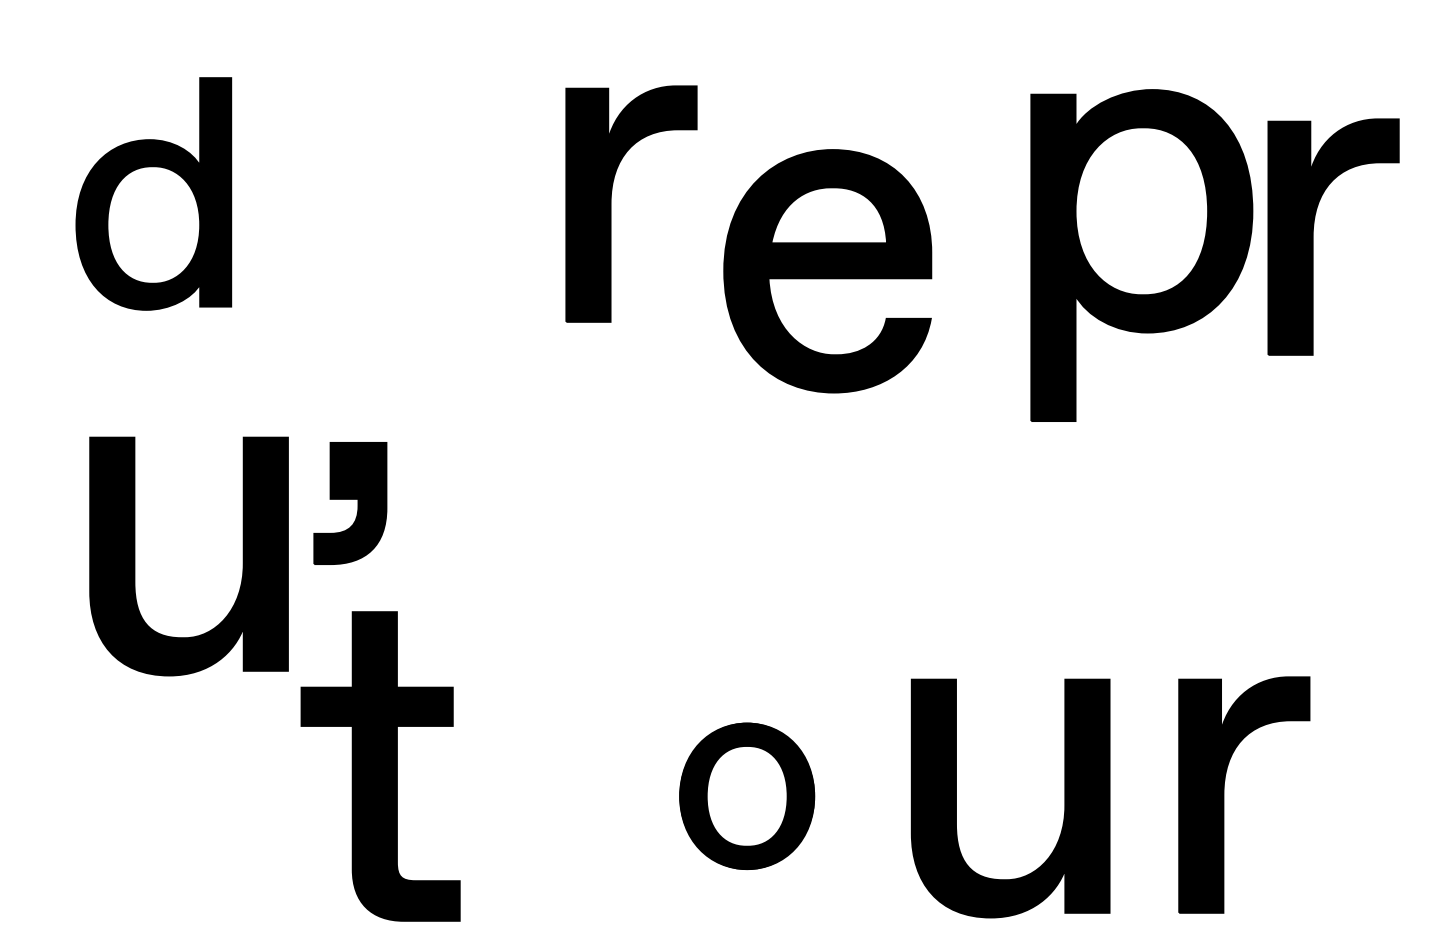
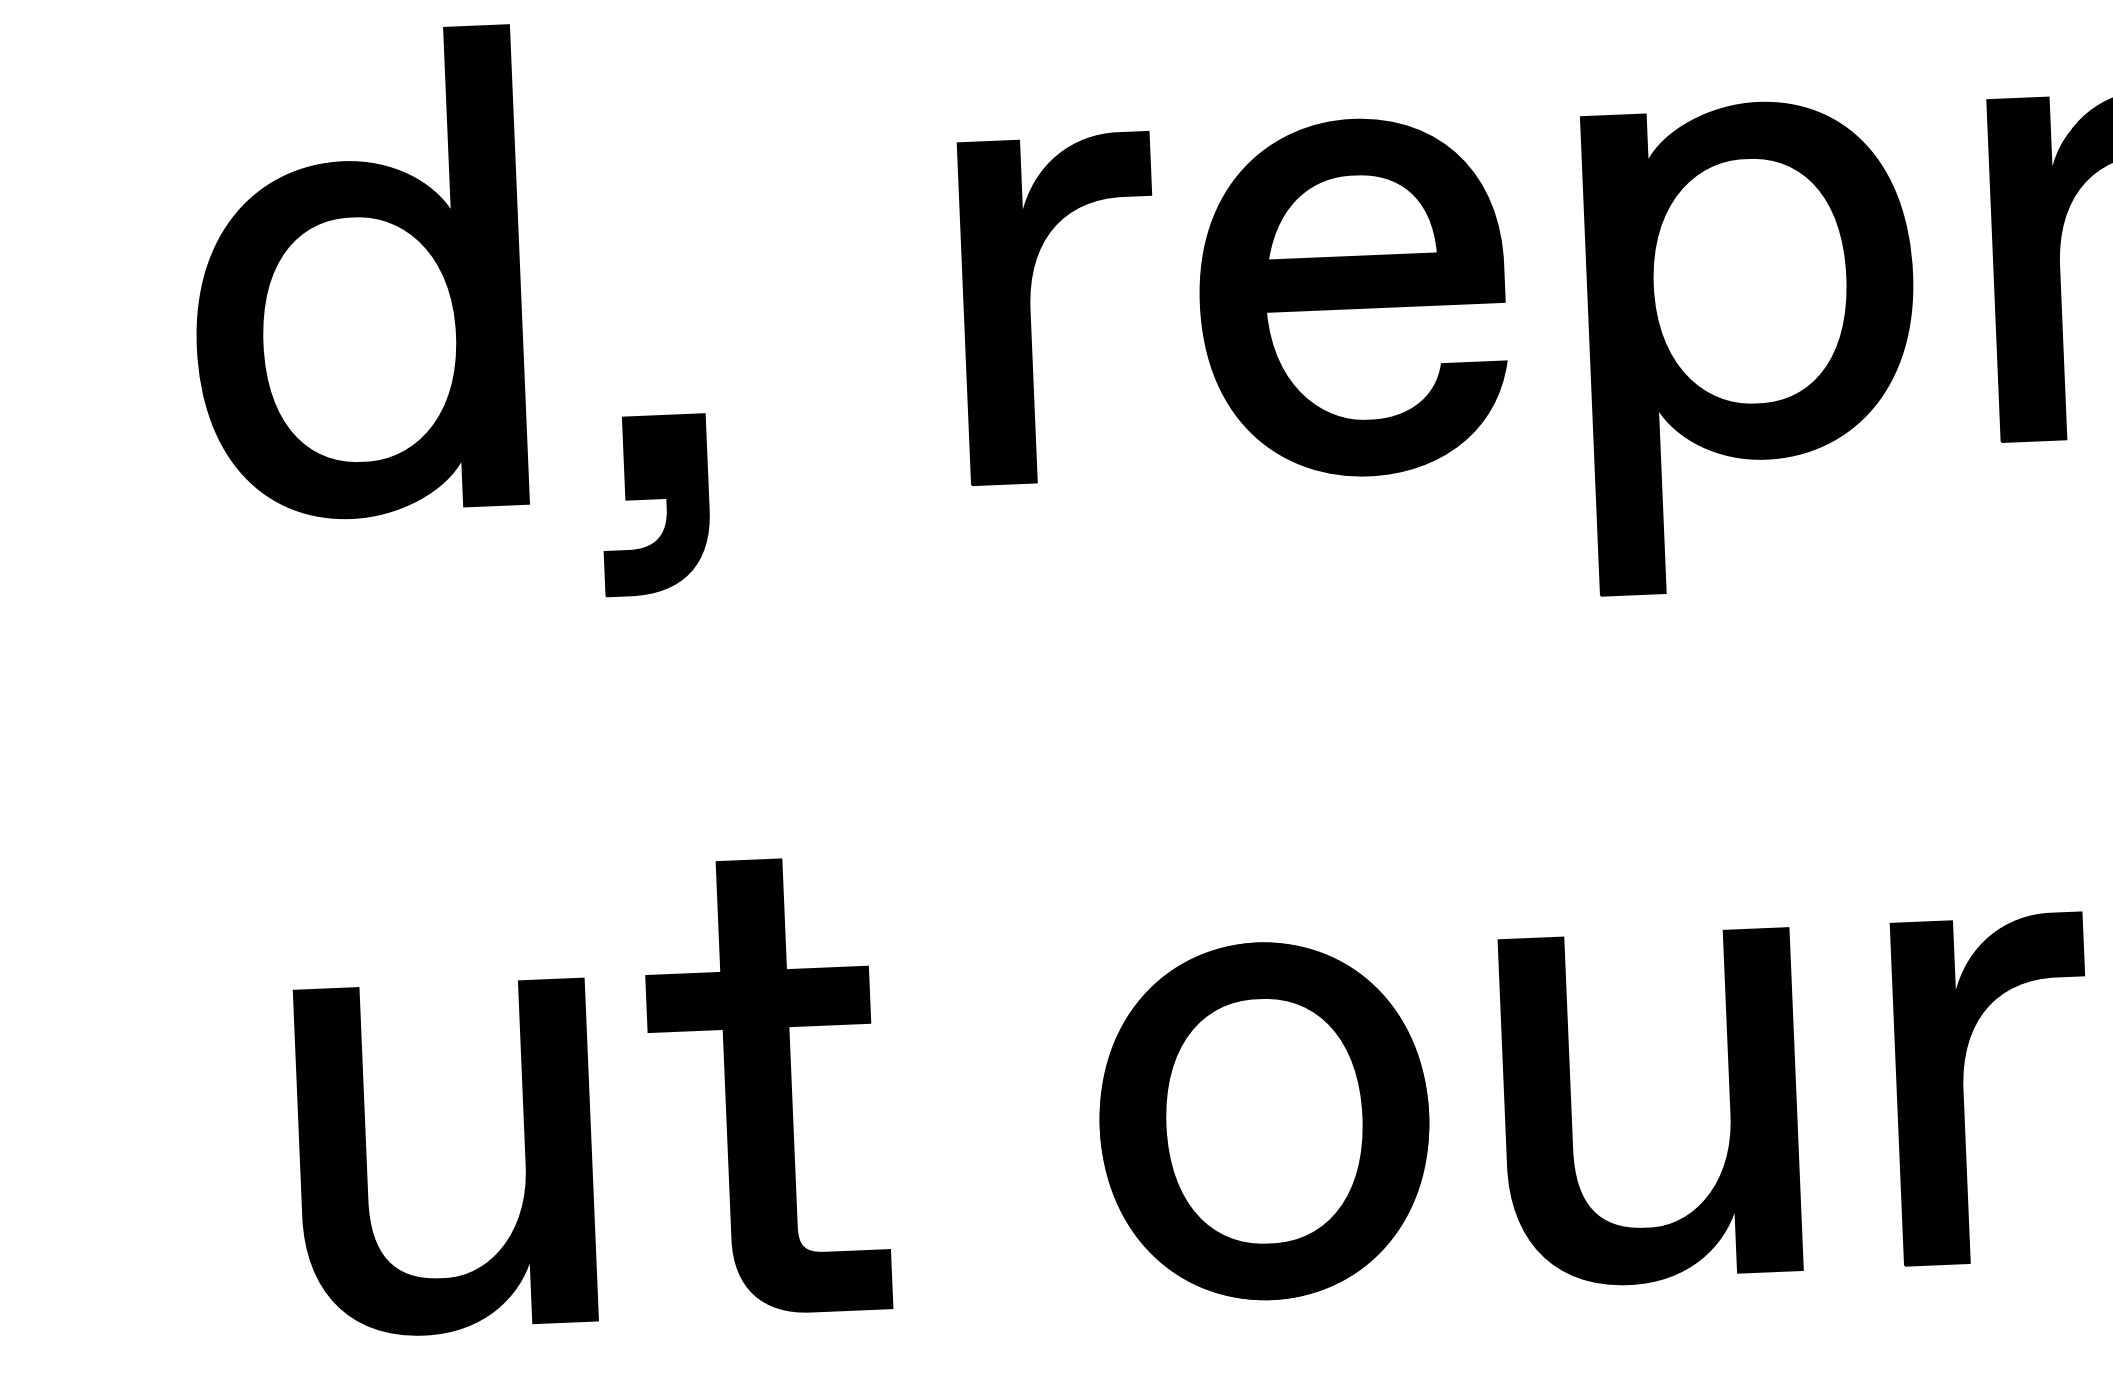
part: (153, 193) -> (356, 273), size x1.43
part: (611, 203) -> (1030, 308), moved
part: (1141, 255) -> (1752, 346), moved
part: (827, 271) -> (1352, 298), moved
part: (350, 503) -> (655, 505), moved
part: (135, 556) -> (367, 1162), moved
part: (380, 766) -> (766, 1086), moved
part: (746, 796) -> (1263, 1121), size x1.67

